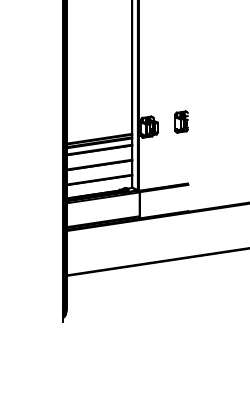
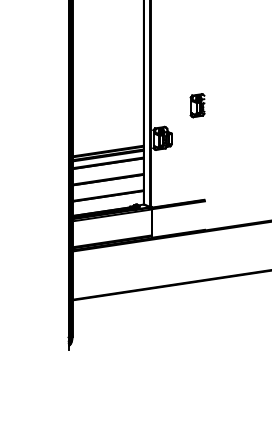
part: (181, 121) -> (197, 105), moved

